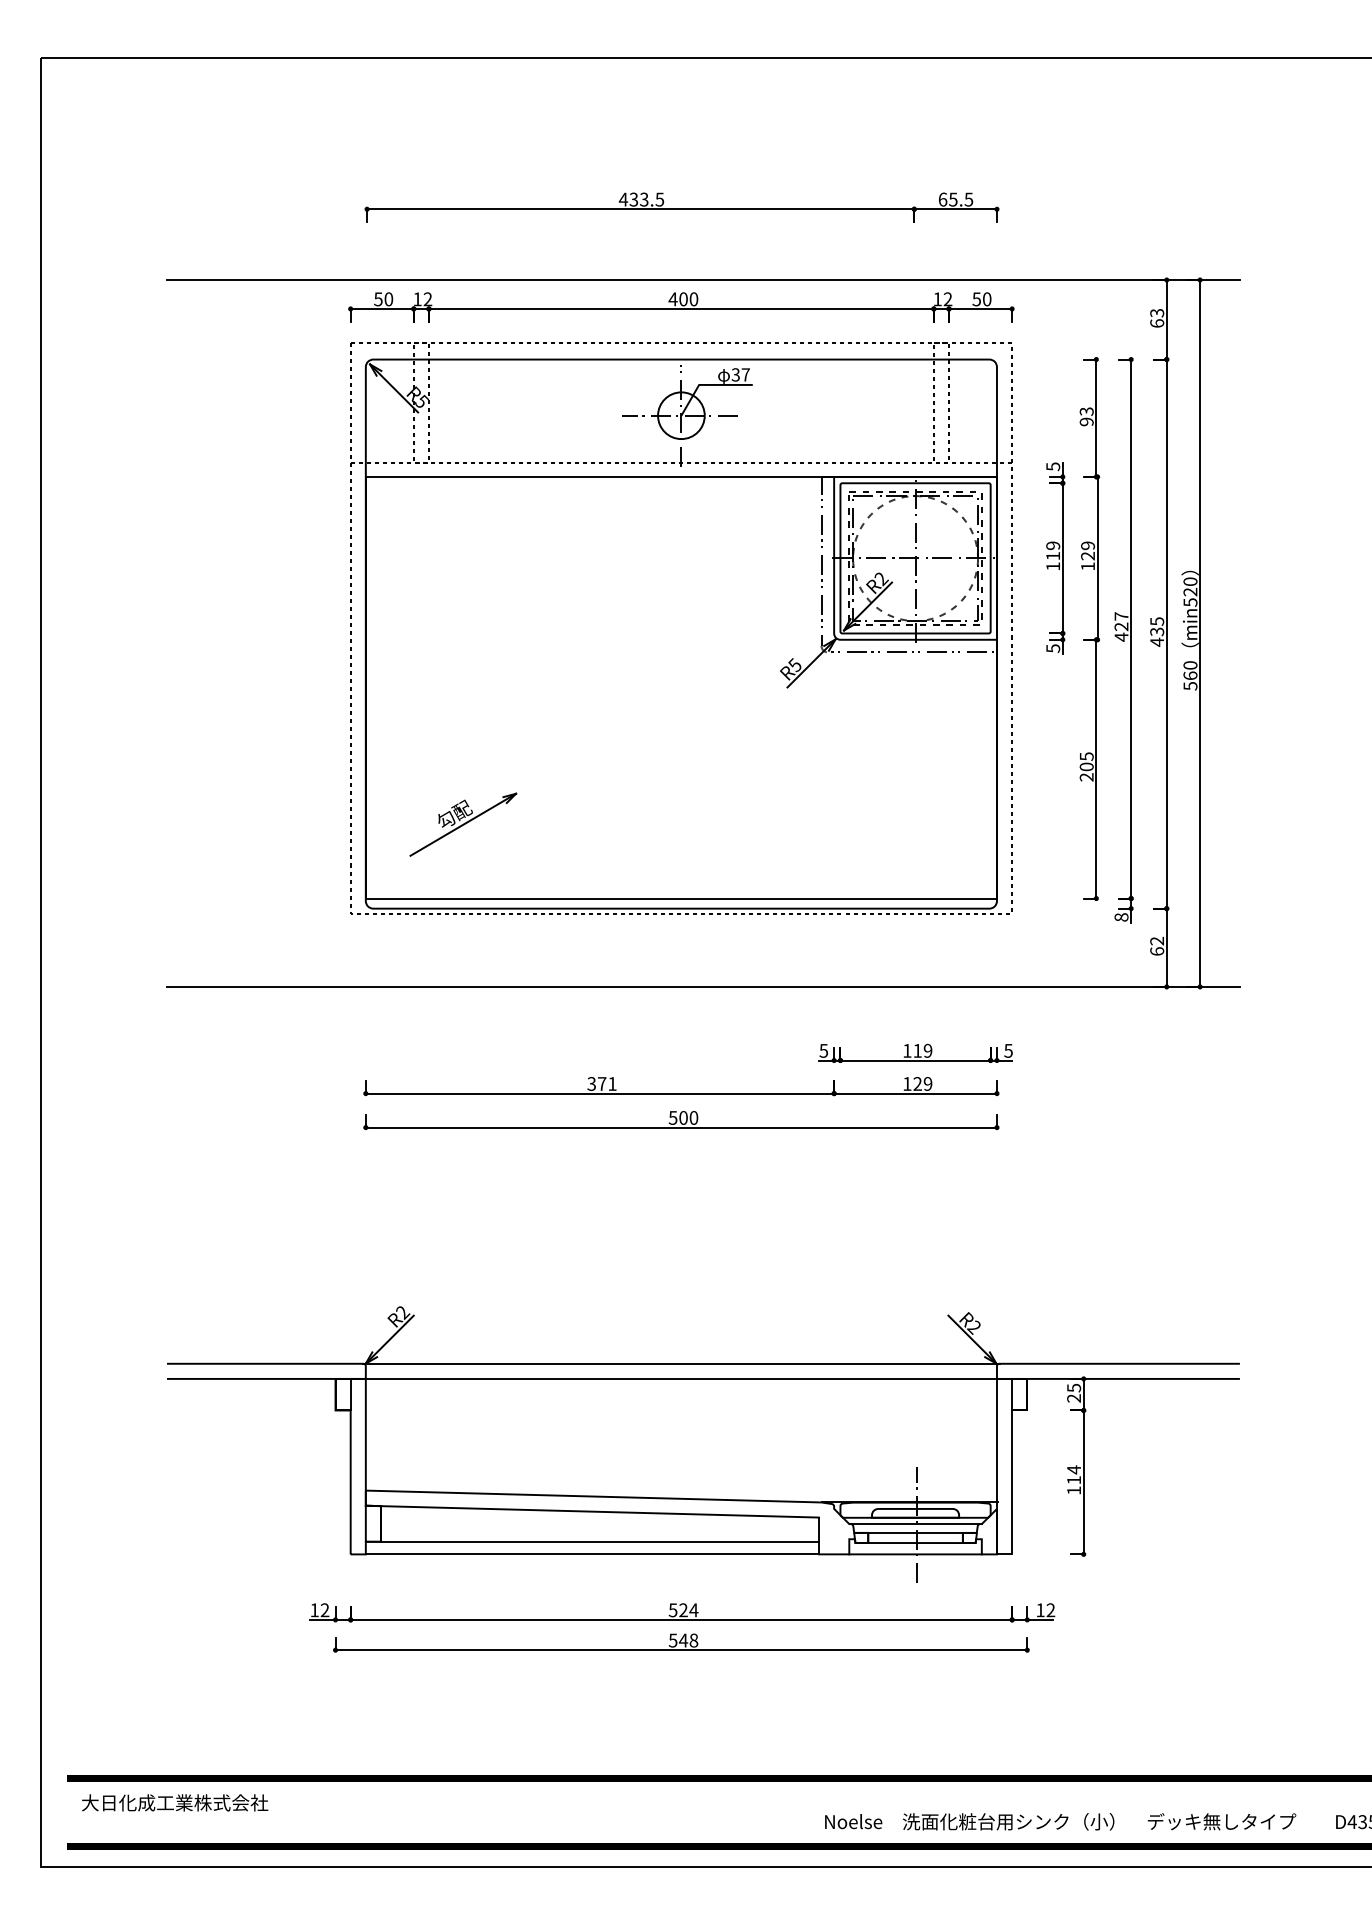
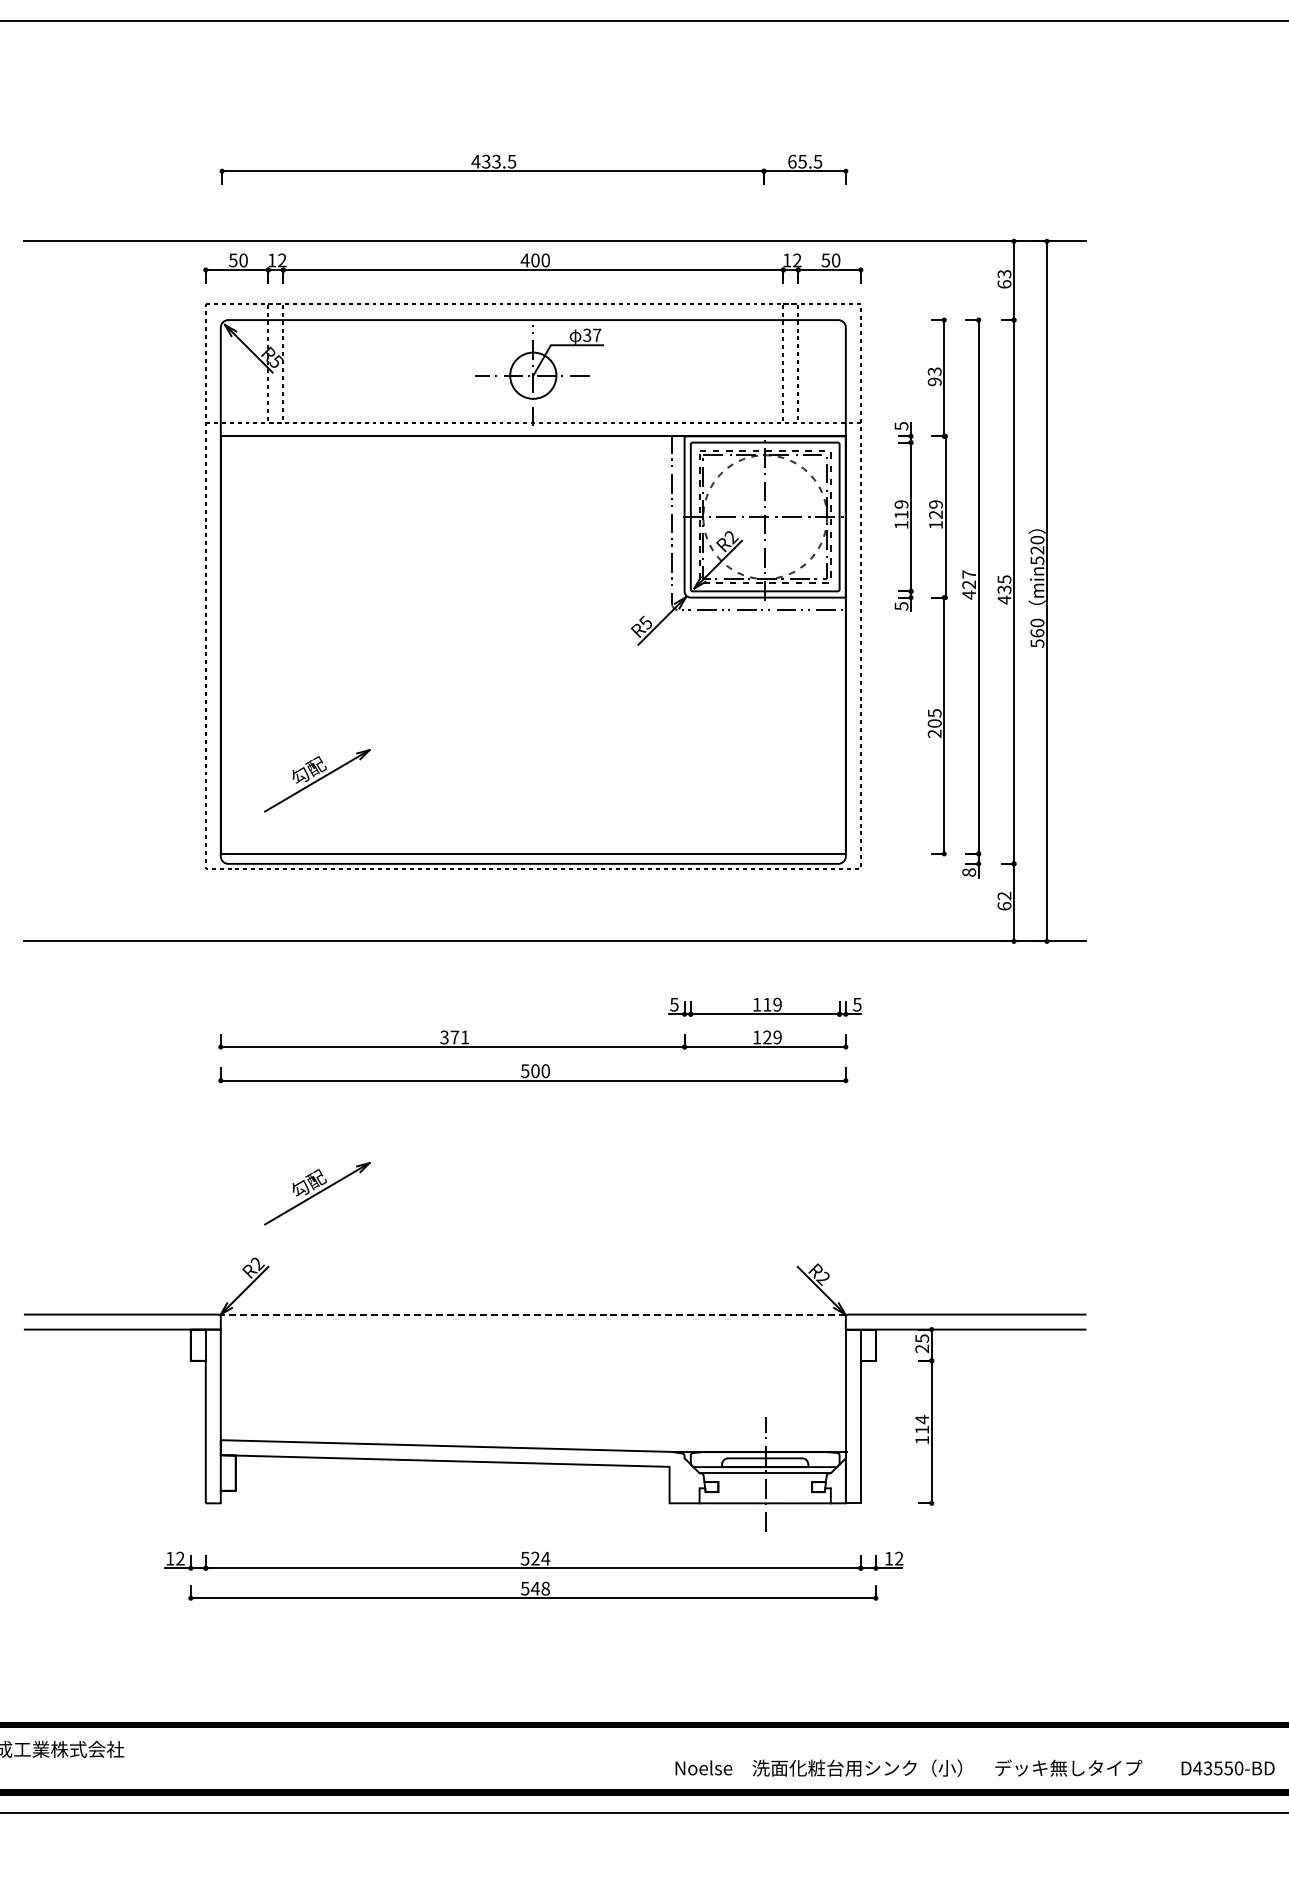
part: (463, 1241) -> (317, 1193), added
line: (681, 1363) -> (533, 1314), solid -> dashed
line: (680, 1378) -> (532, 1329), removed
line: (915, 1532) -> (765, 1481), removed
line: (599, 1541) -> (452, 1490), removed
line: (915, 1543) -> (765, 1492), removed
line: (591, 1554) -> (444, 1503), removed

